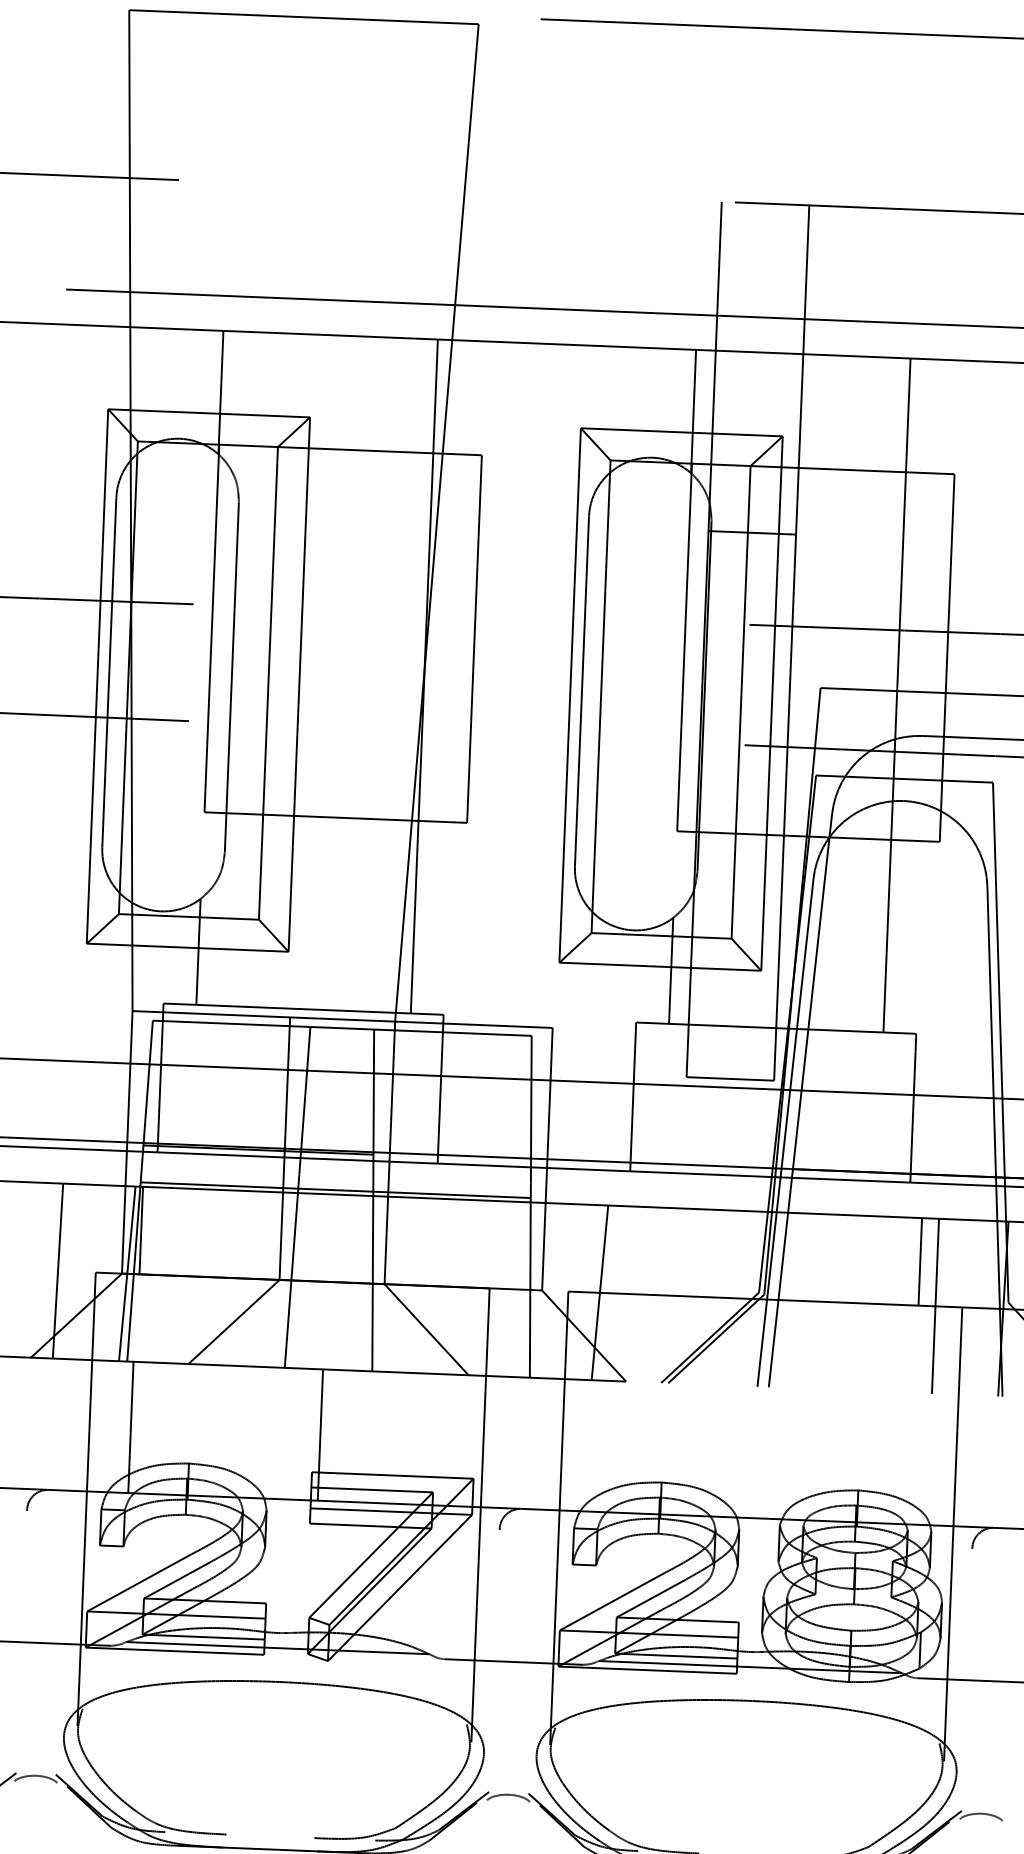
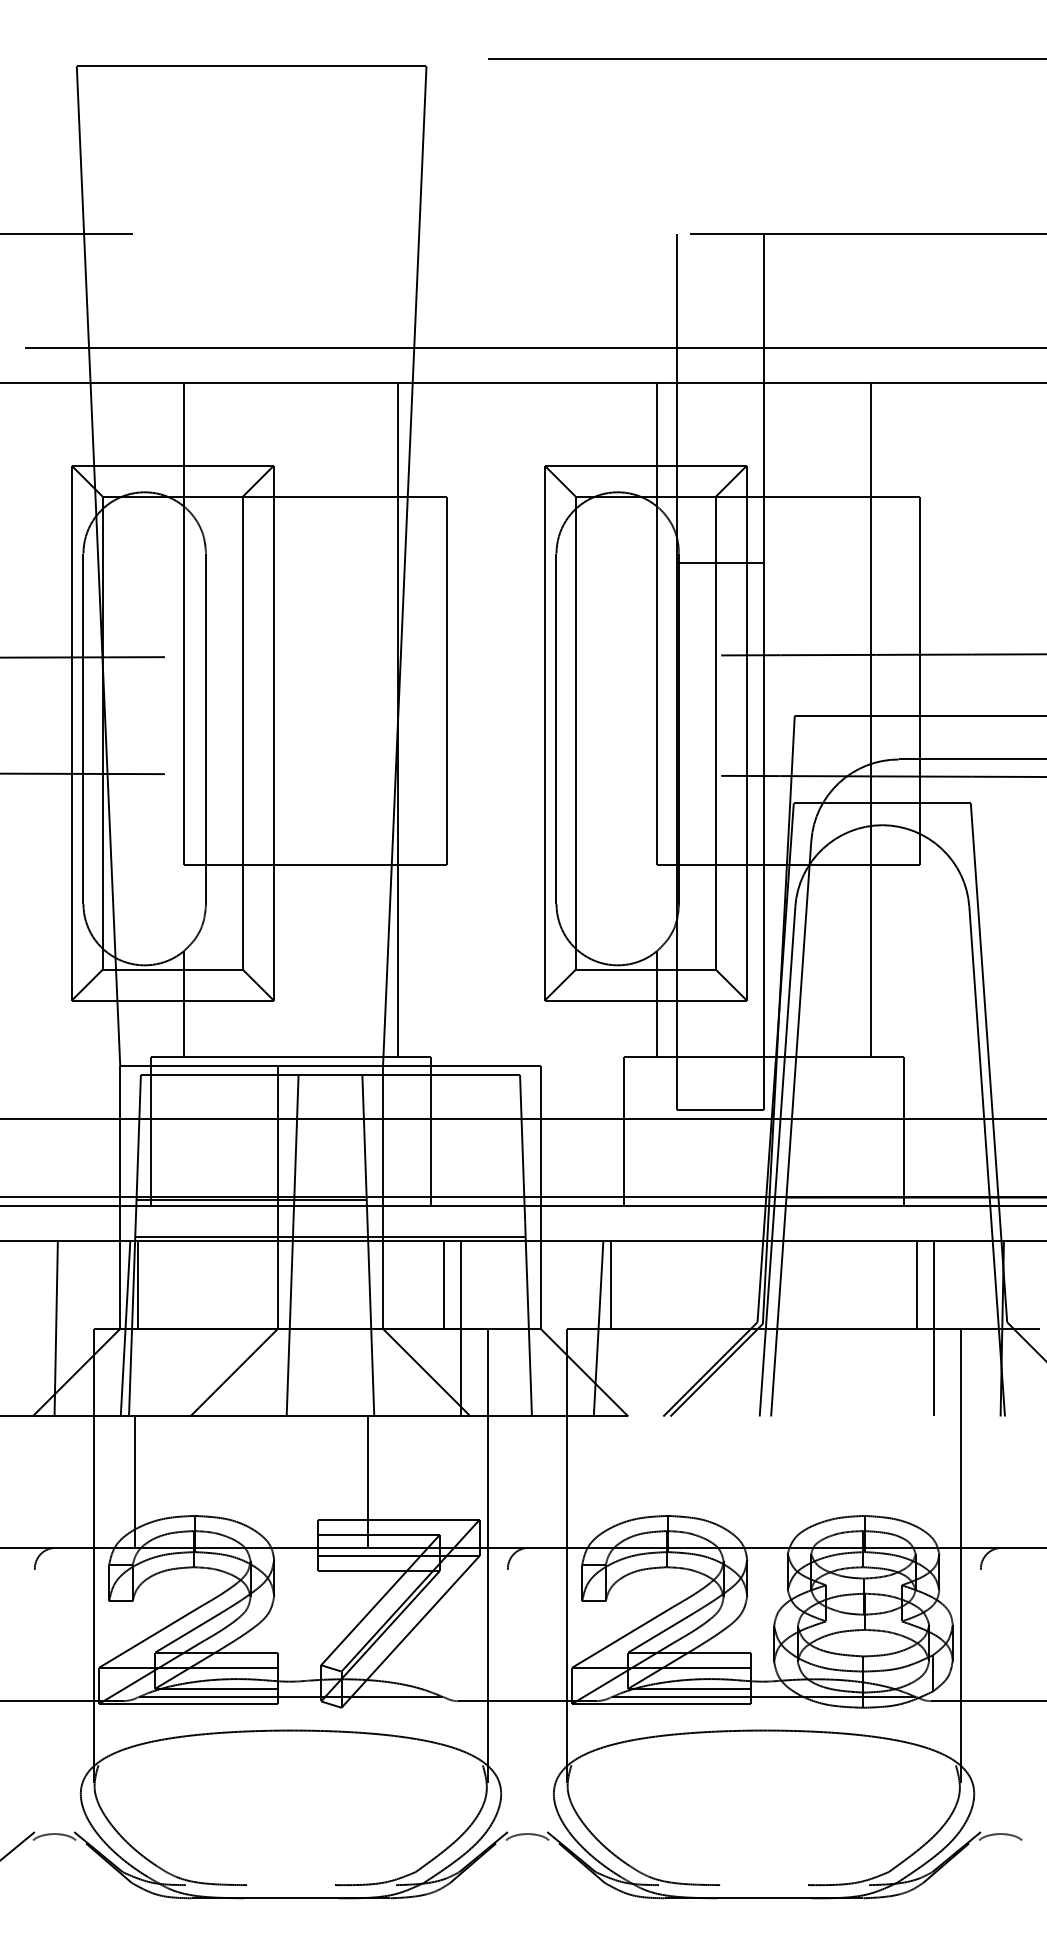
line: (447, 1242) -> (444, 1284), added
line: (613, 1248) -> (610, 1284), added
line: (463, 1286) -> (461, 1328), added
line: (319, 1434) -> (367, 1481), moved

